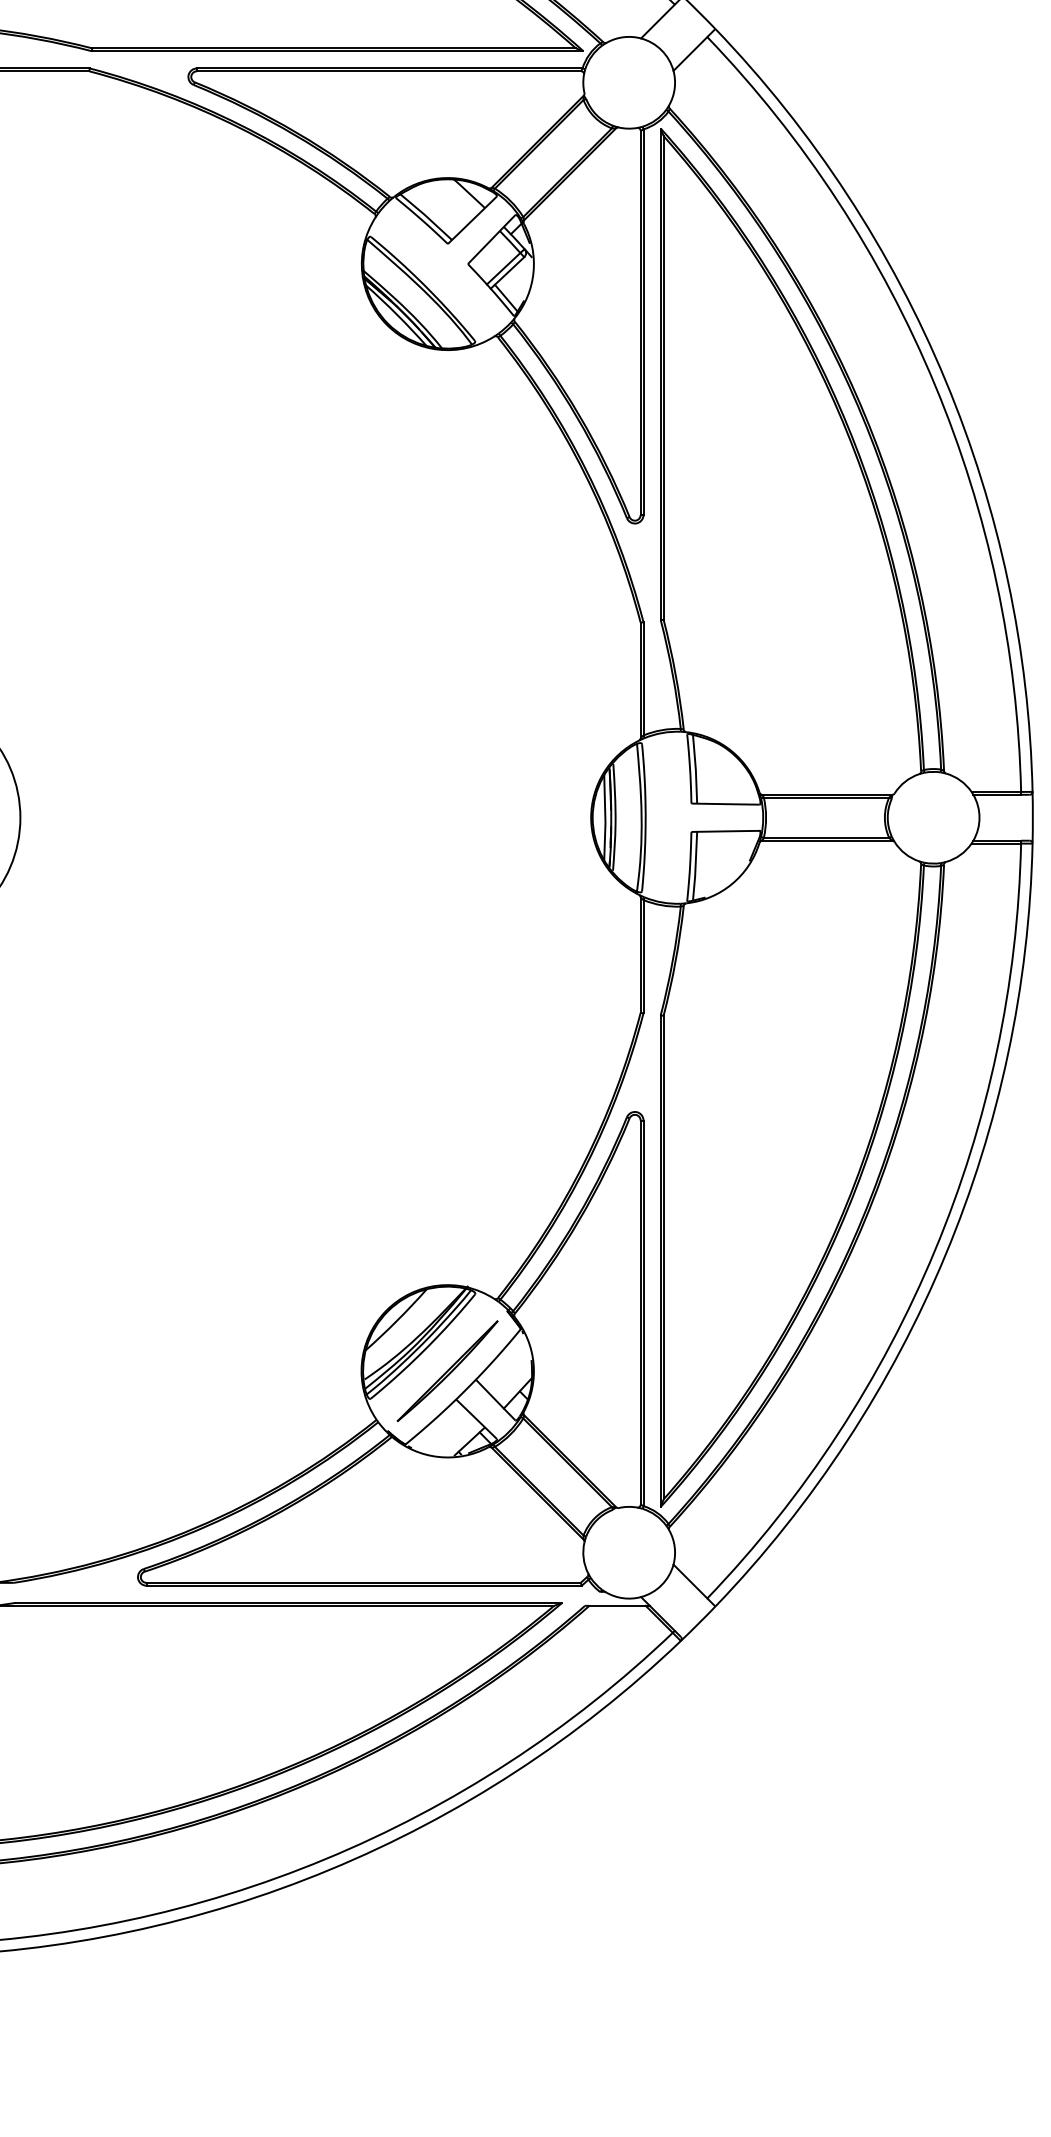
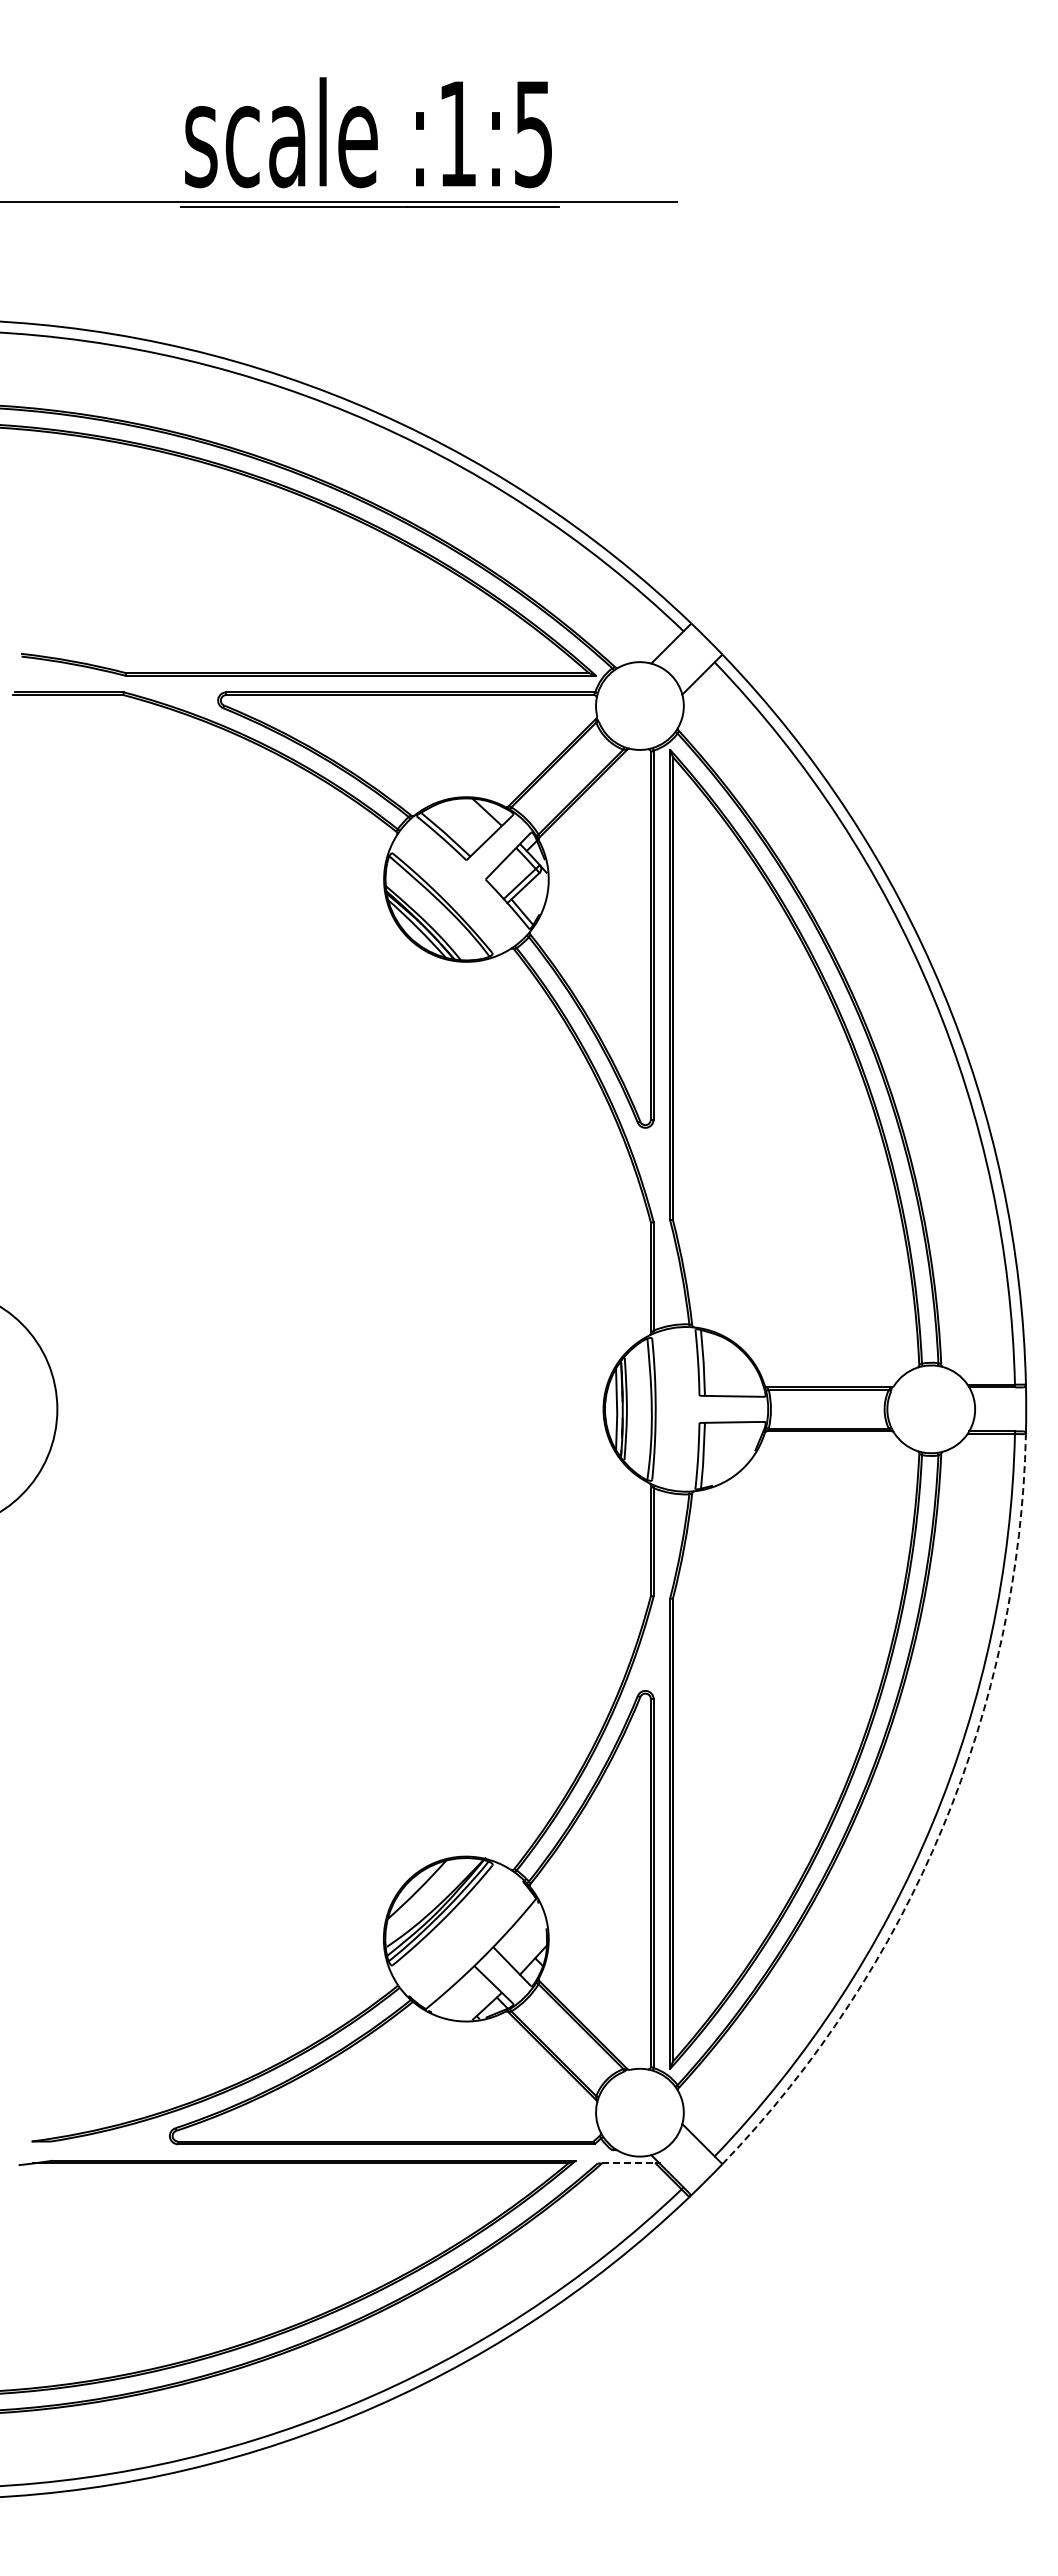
arc: (945, 1254) -> (942, 1827), solid -> dashed
part: (446, 1370) -> (465, 1938), removed
line: (617, 1605) -> (628, 2163), solid -> dashed

